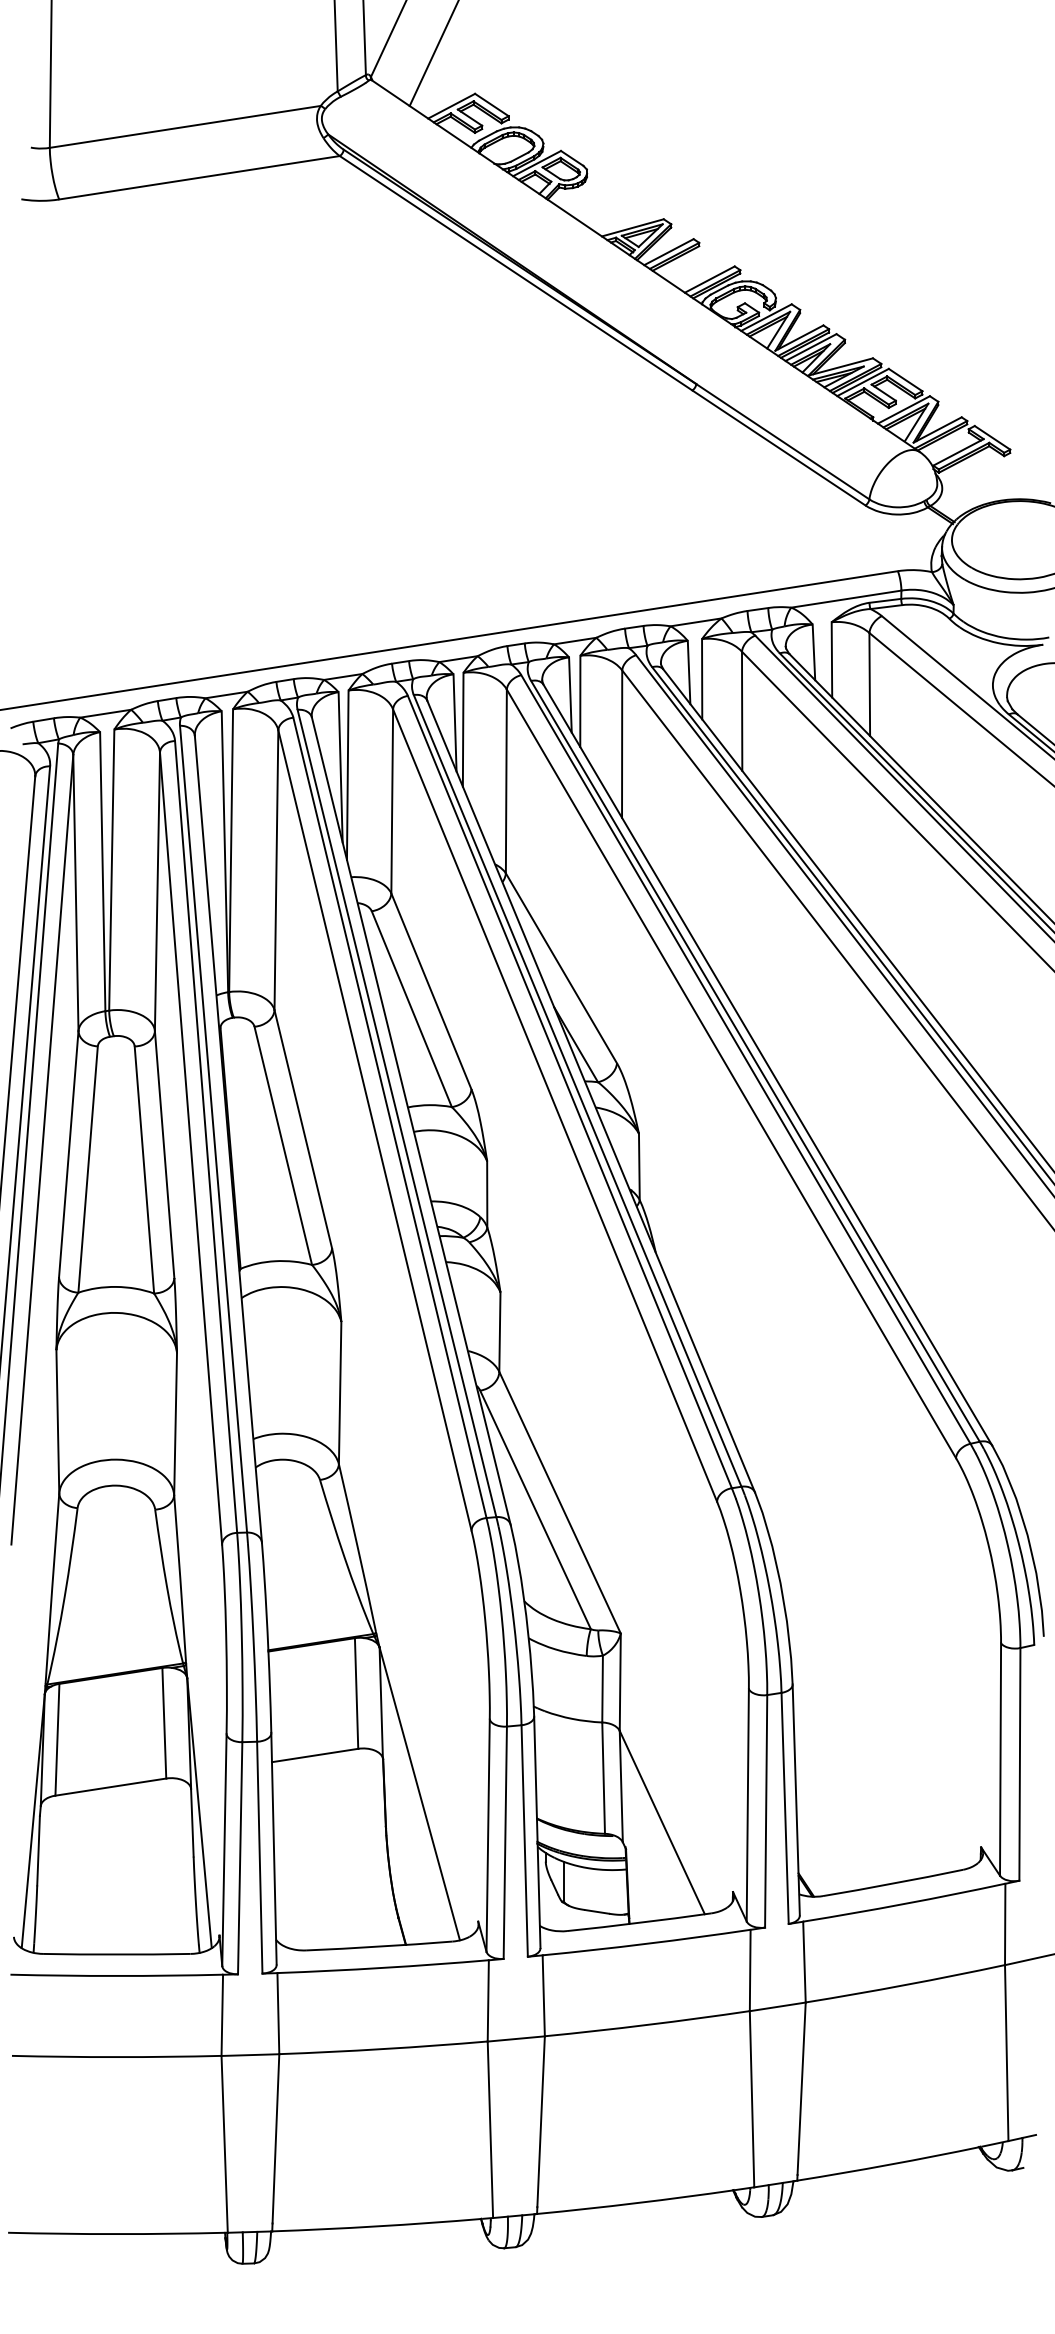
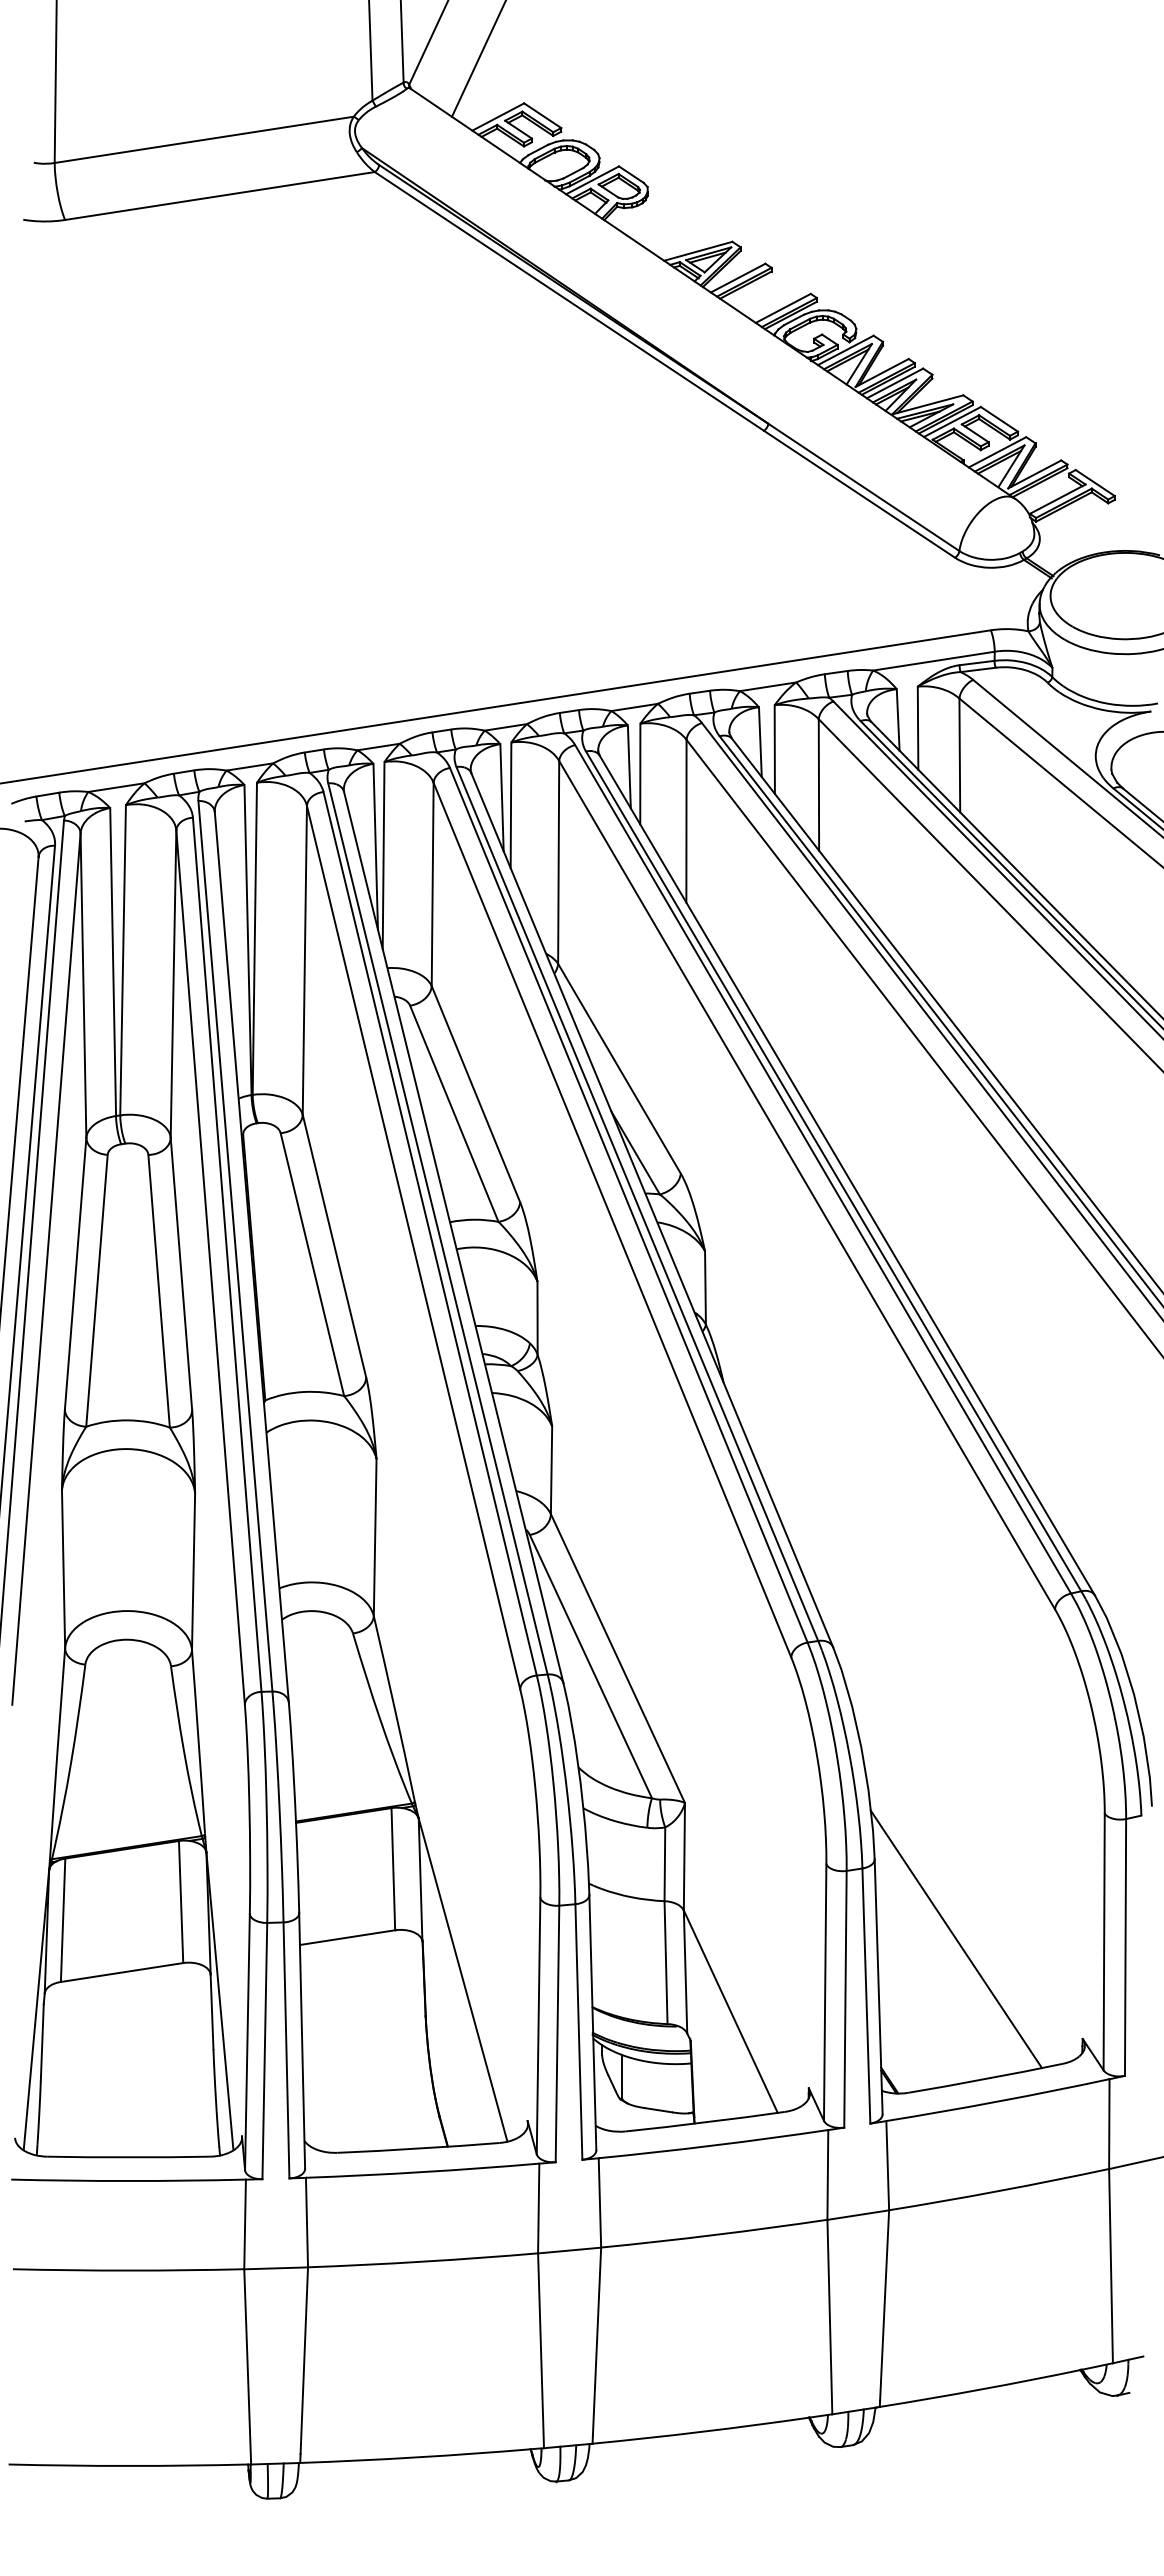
line: (865, 1756) -> (955, 1938), added

